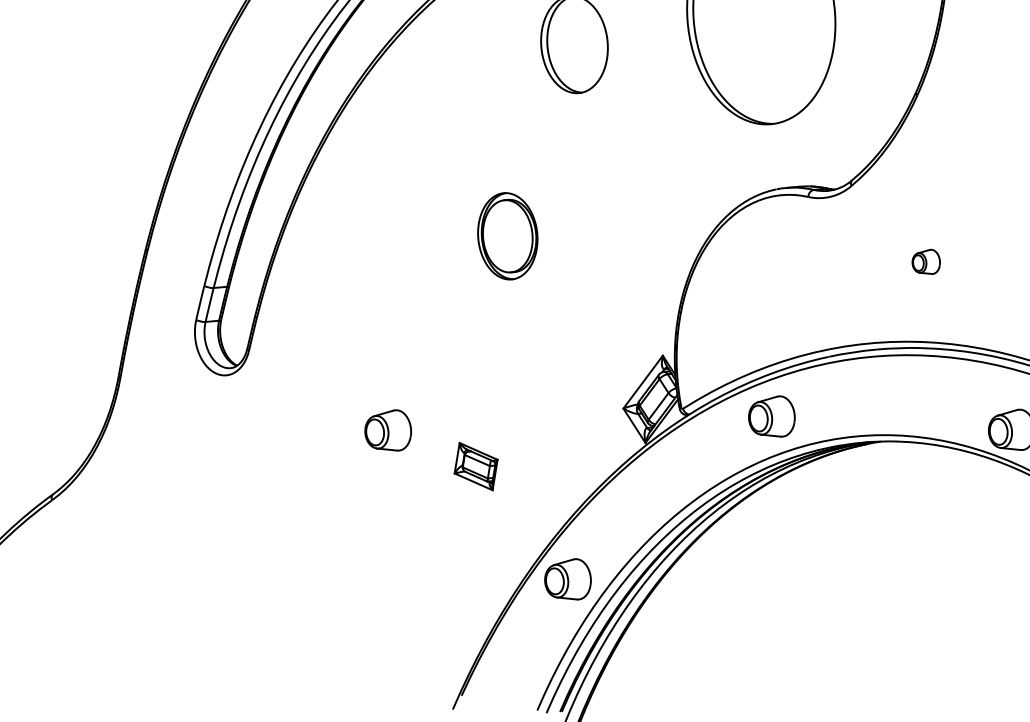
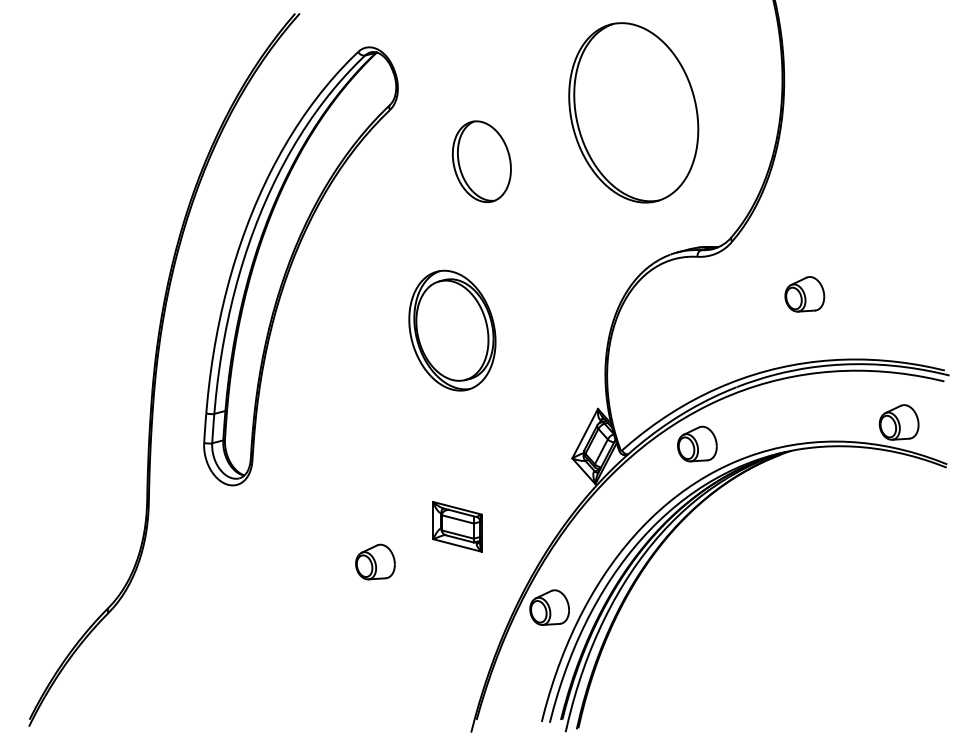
part: (507, 236) -> (452, 330), size x1.67
part: (926, 261) -> (804, 294), size x1.67
part: (388, 429) -> (375, 561), moved
part: (476, 466) -> (457, 526), size x1.43

